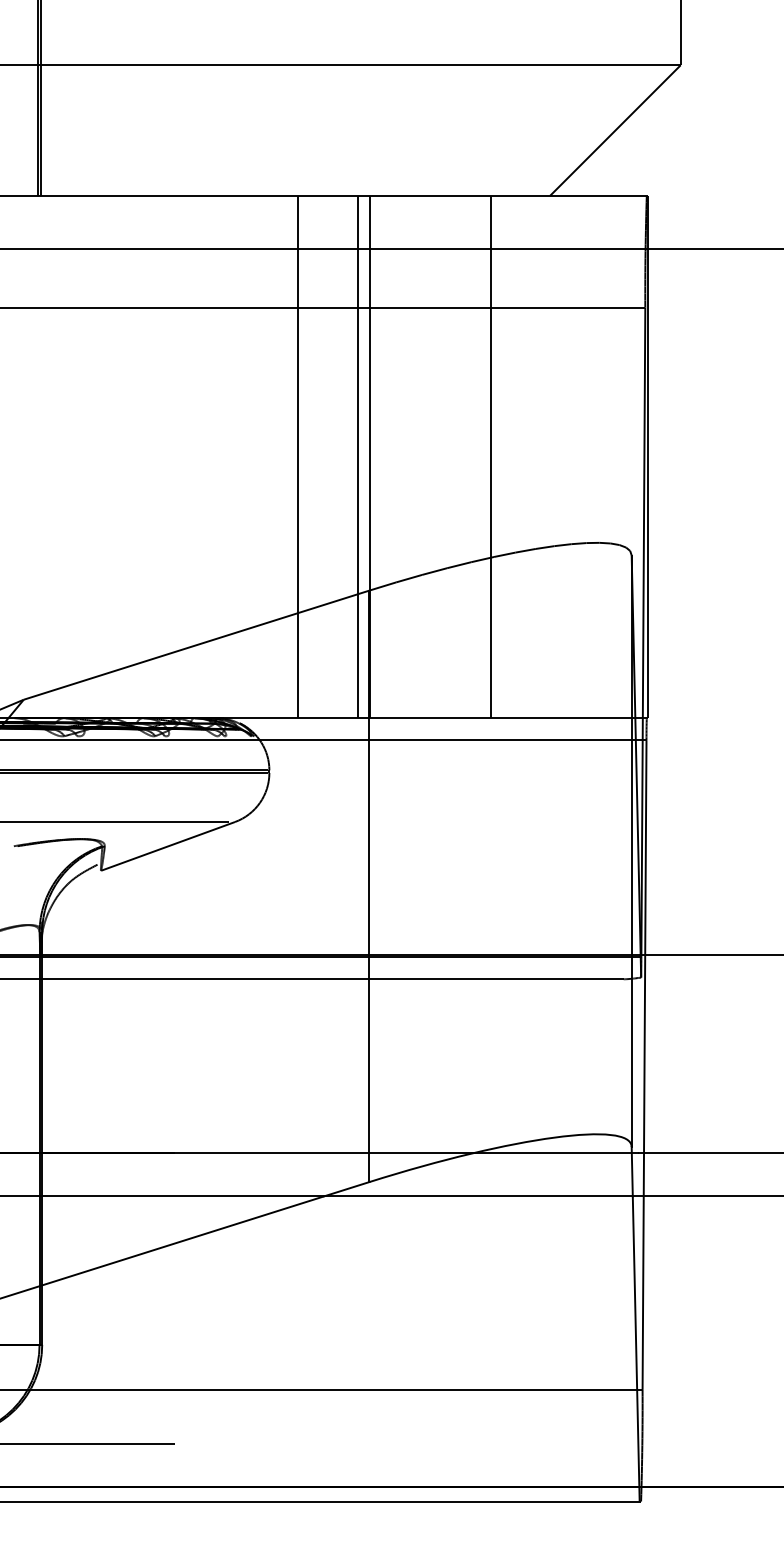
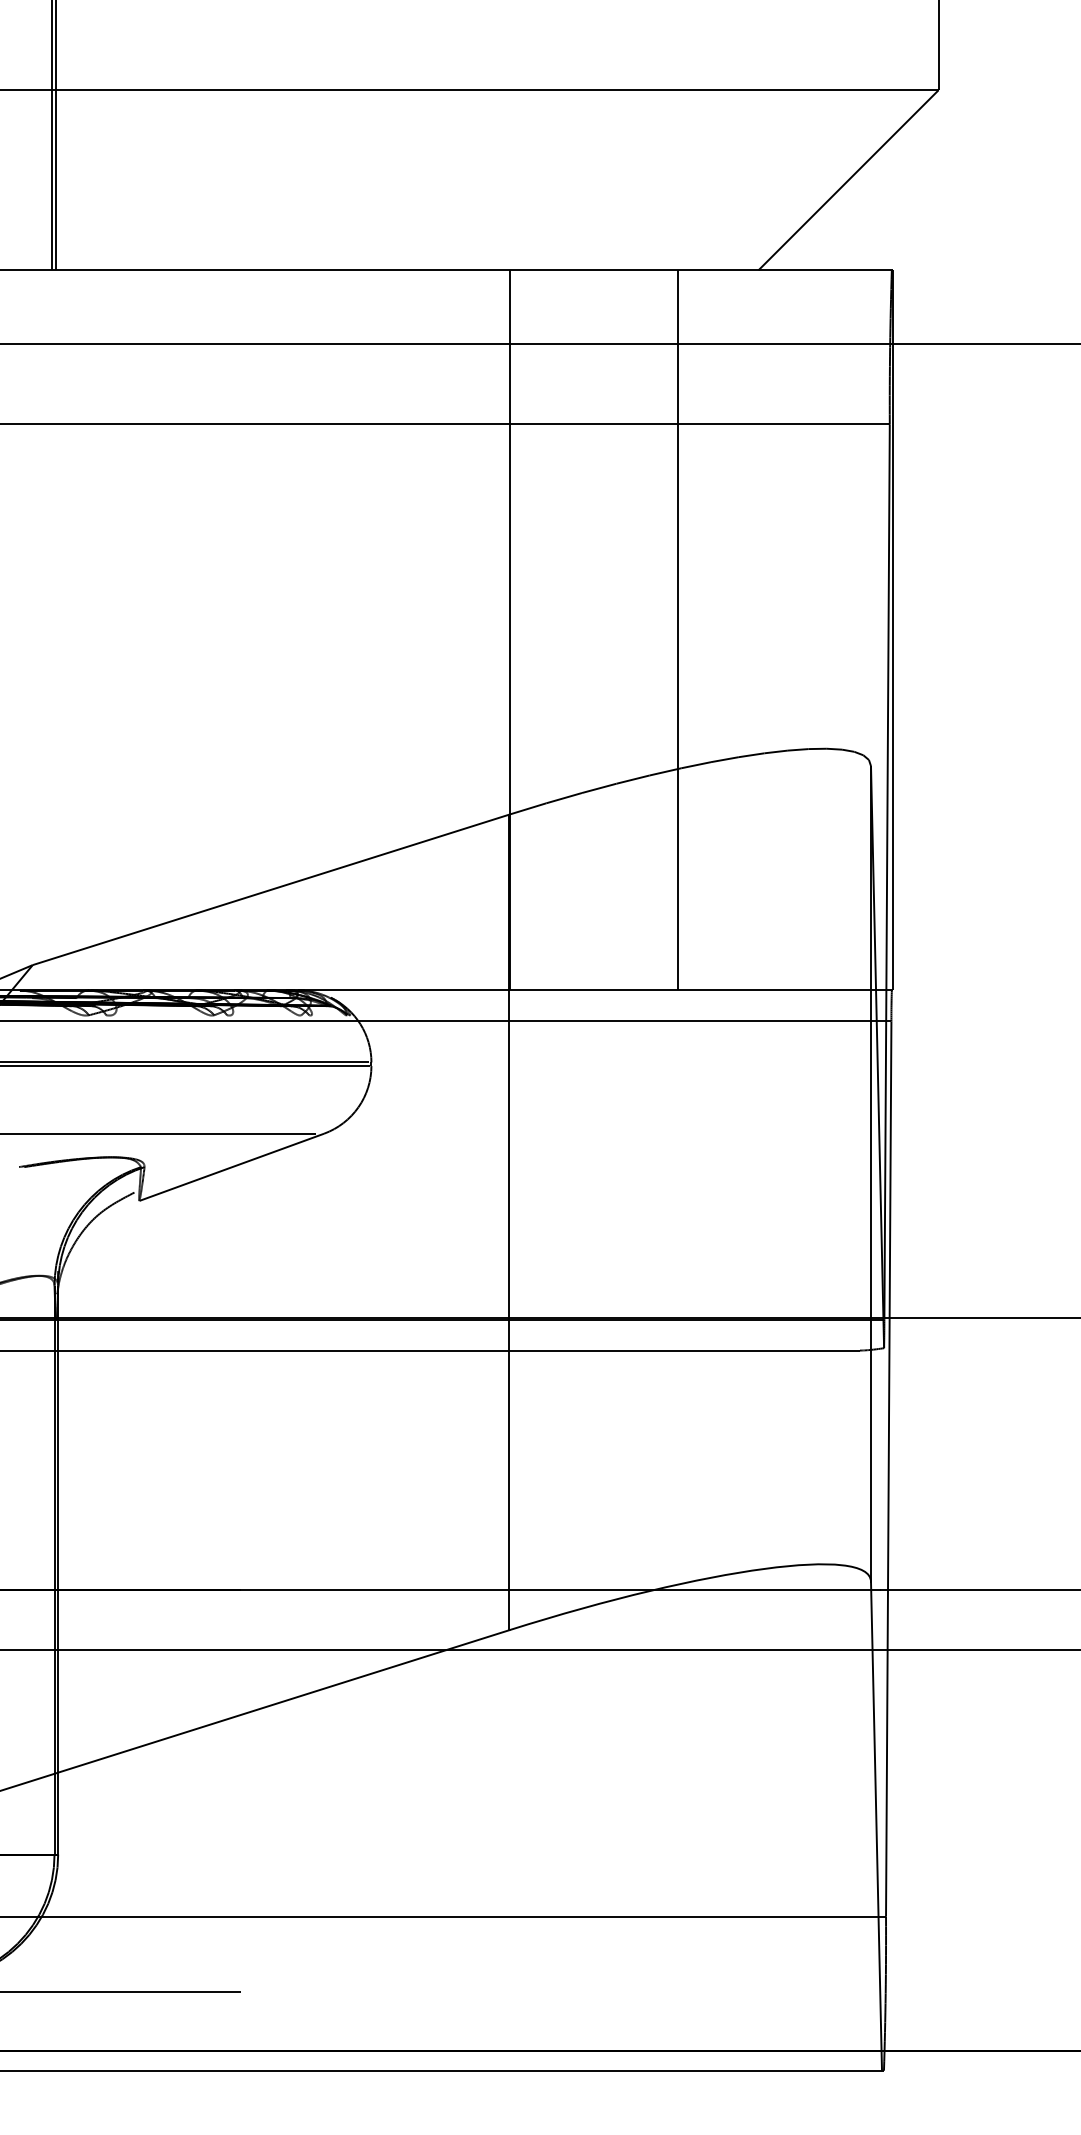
line: (298, 456) -> (411, 629), removed
line: (358, 456) -> (494, 629), removed

